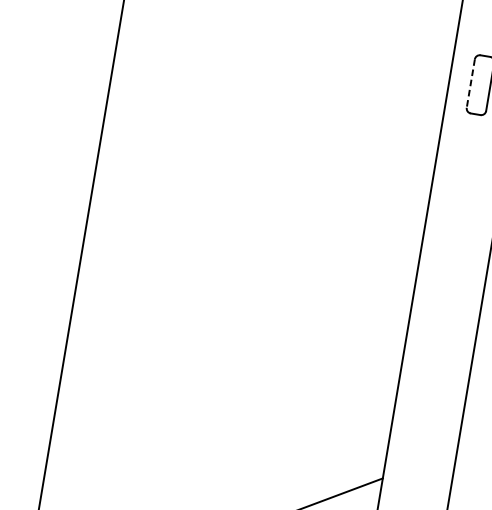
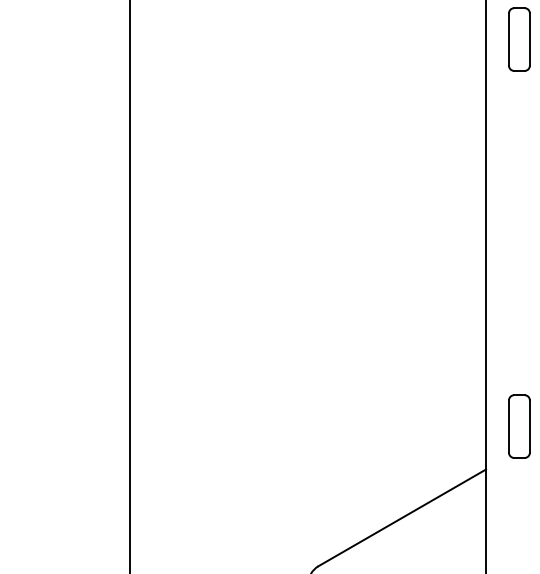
line: (470, 84) -> (508, 40), dashed -> solid
part: (420, 443) -> (519, 426), added

